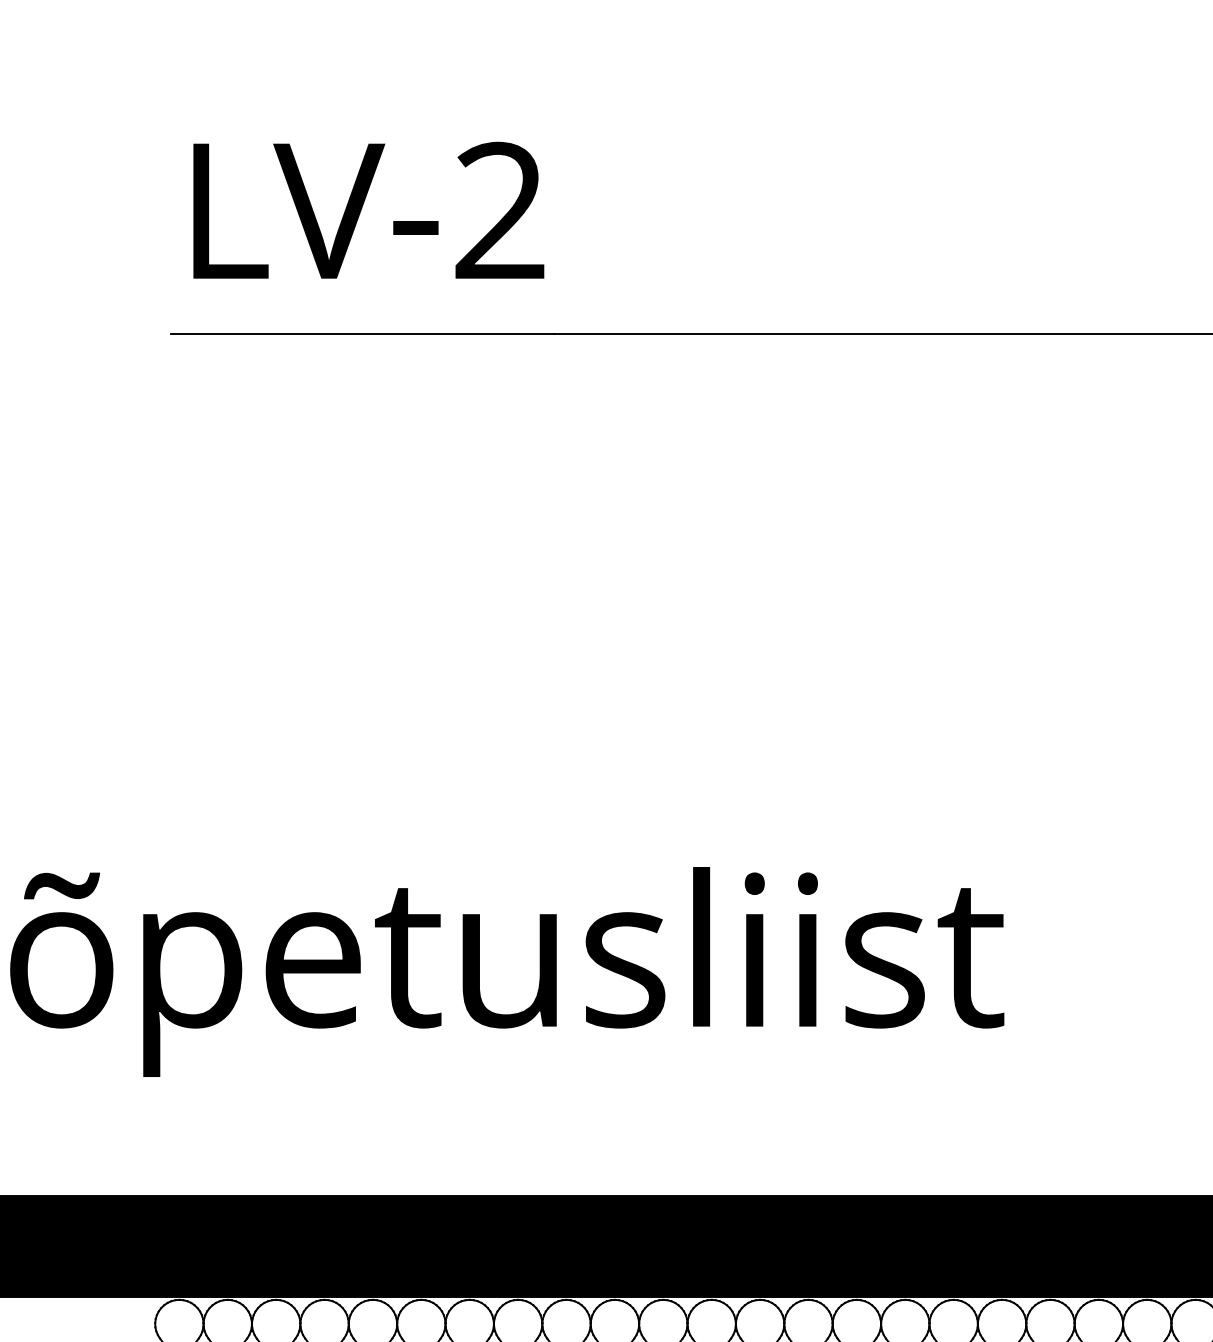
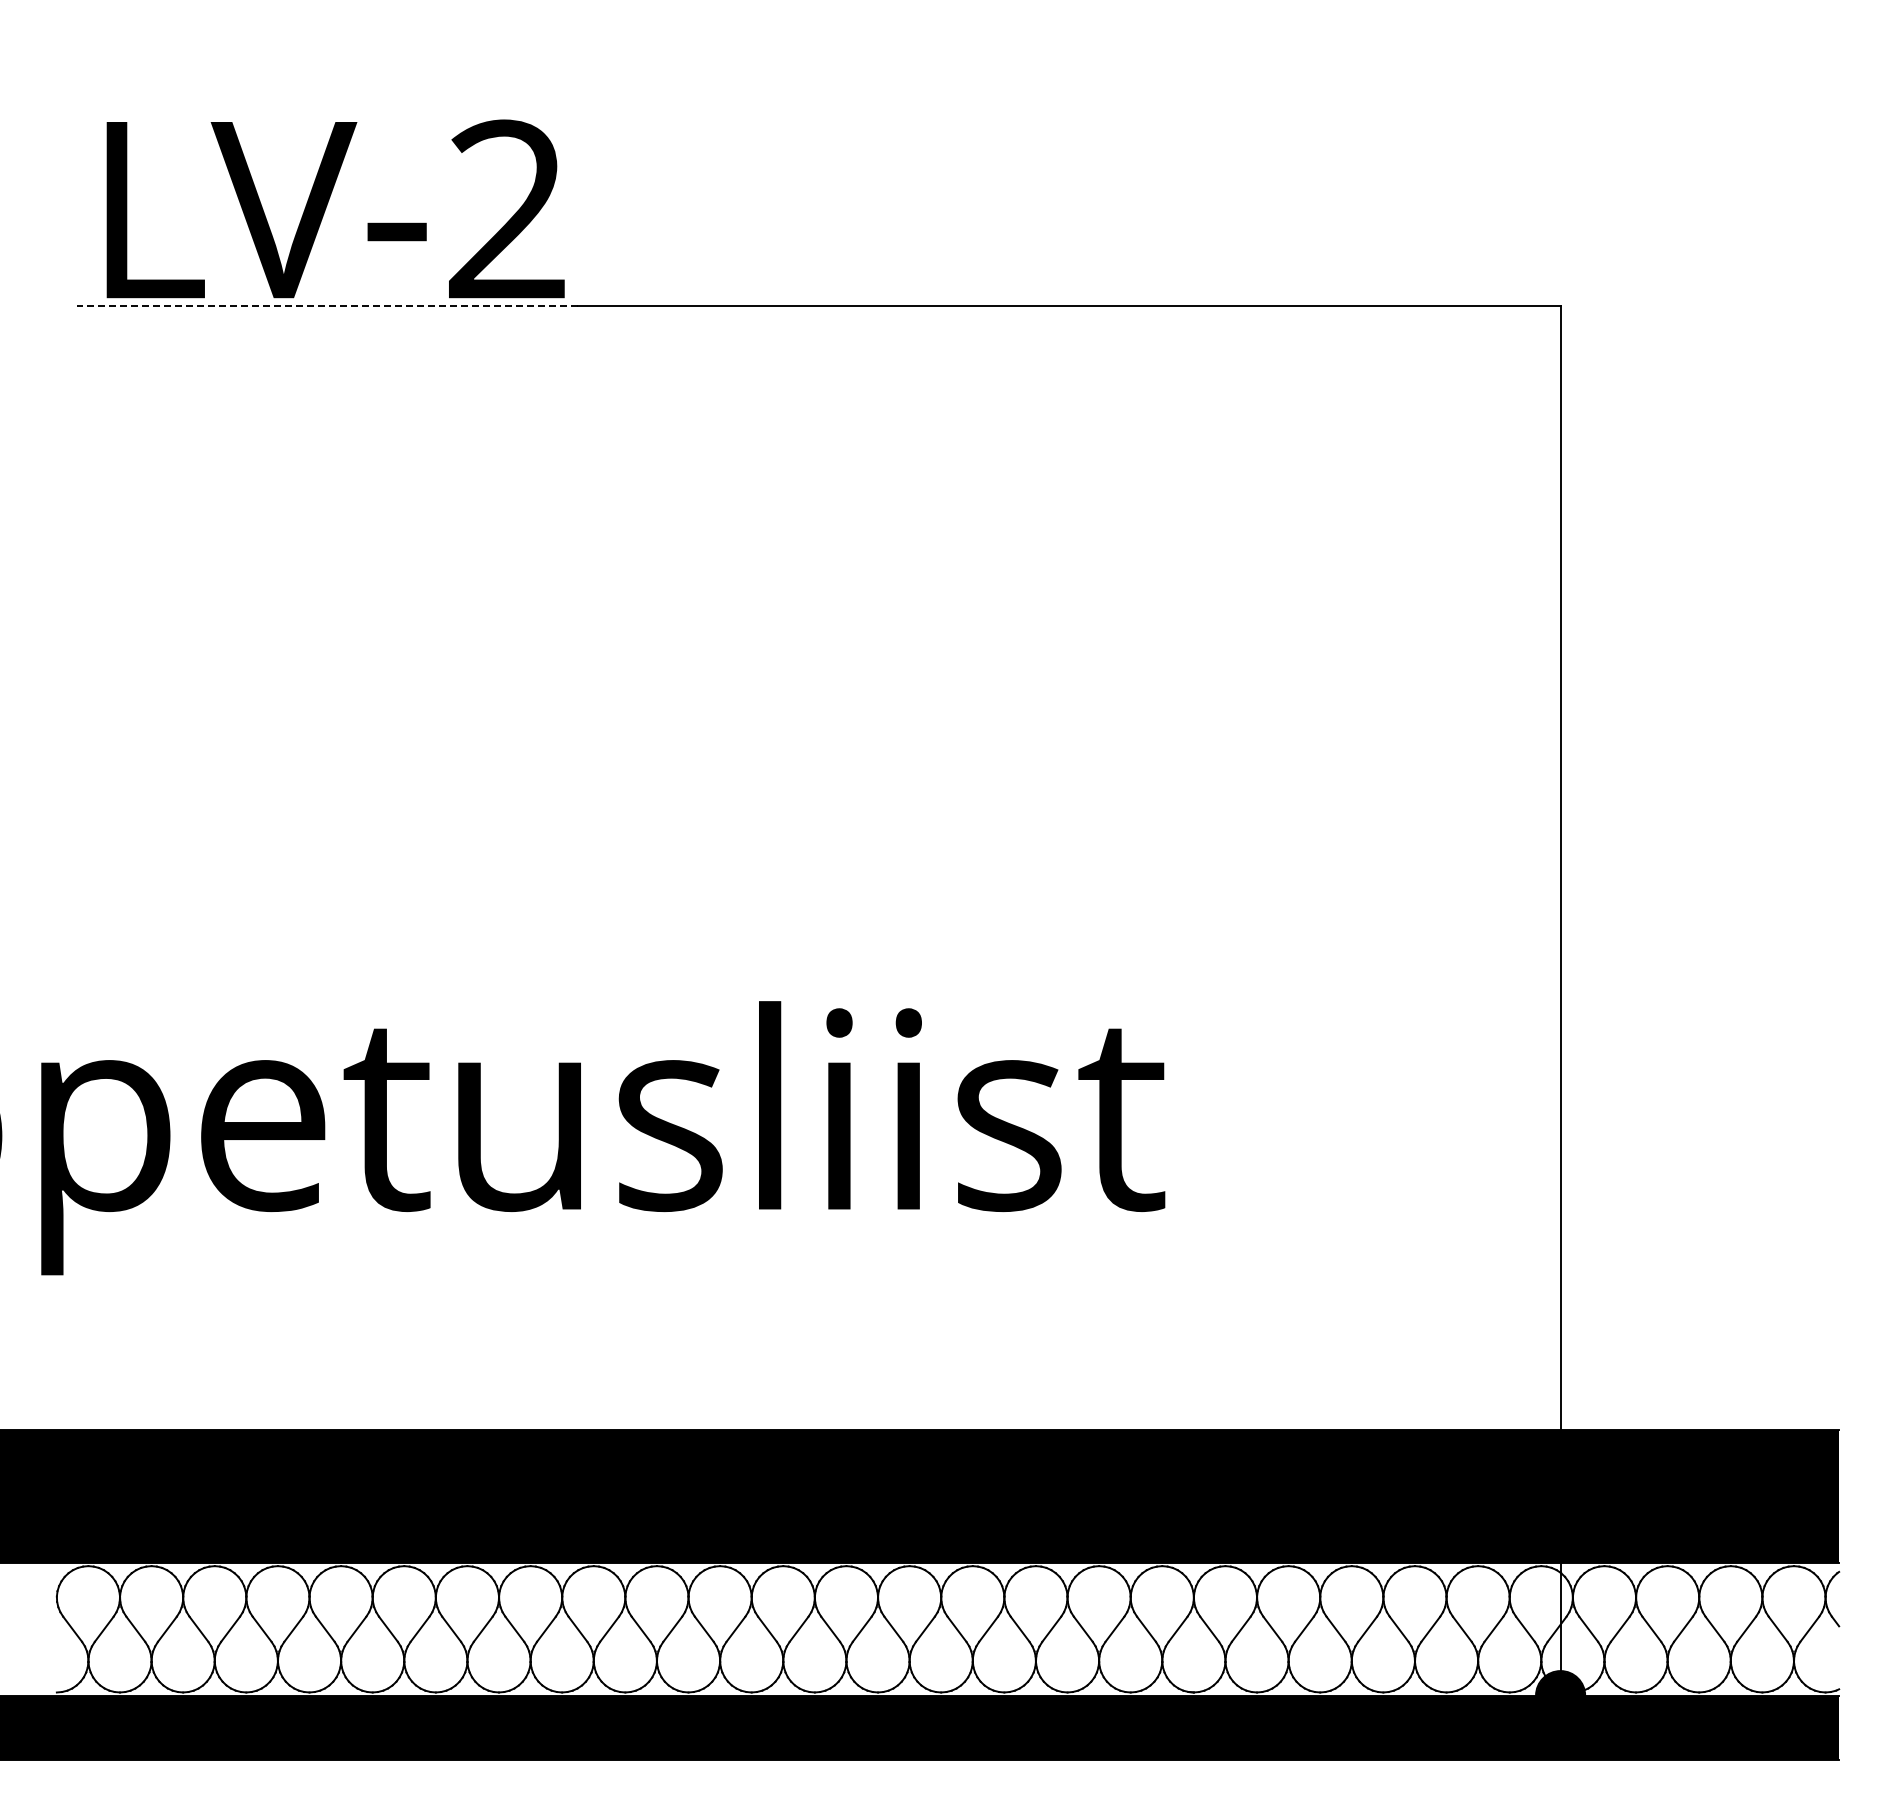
text: (368, 209) -> (335, 208), moved
line: (362, 334) -> (327, 306), solid -> dashed

